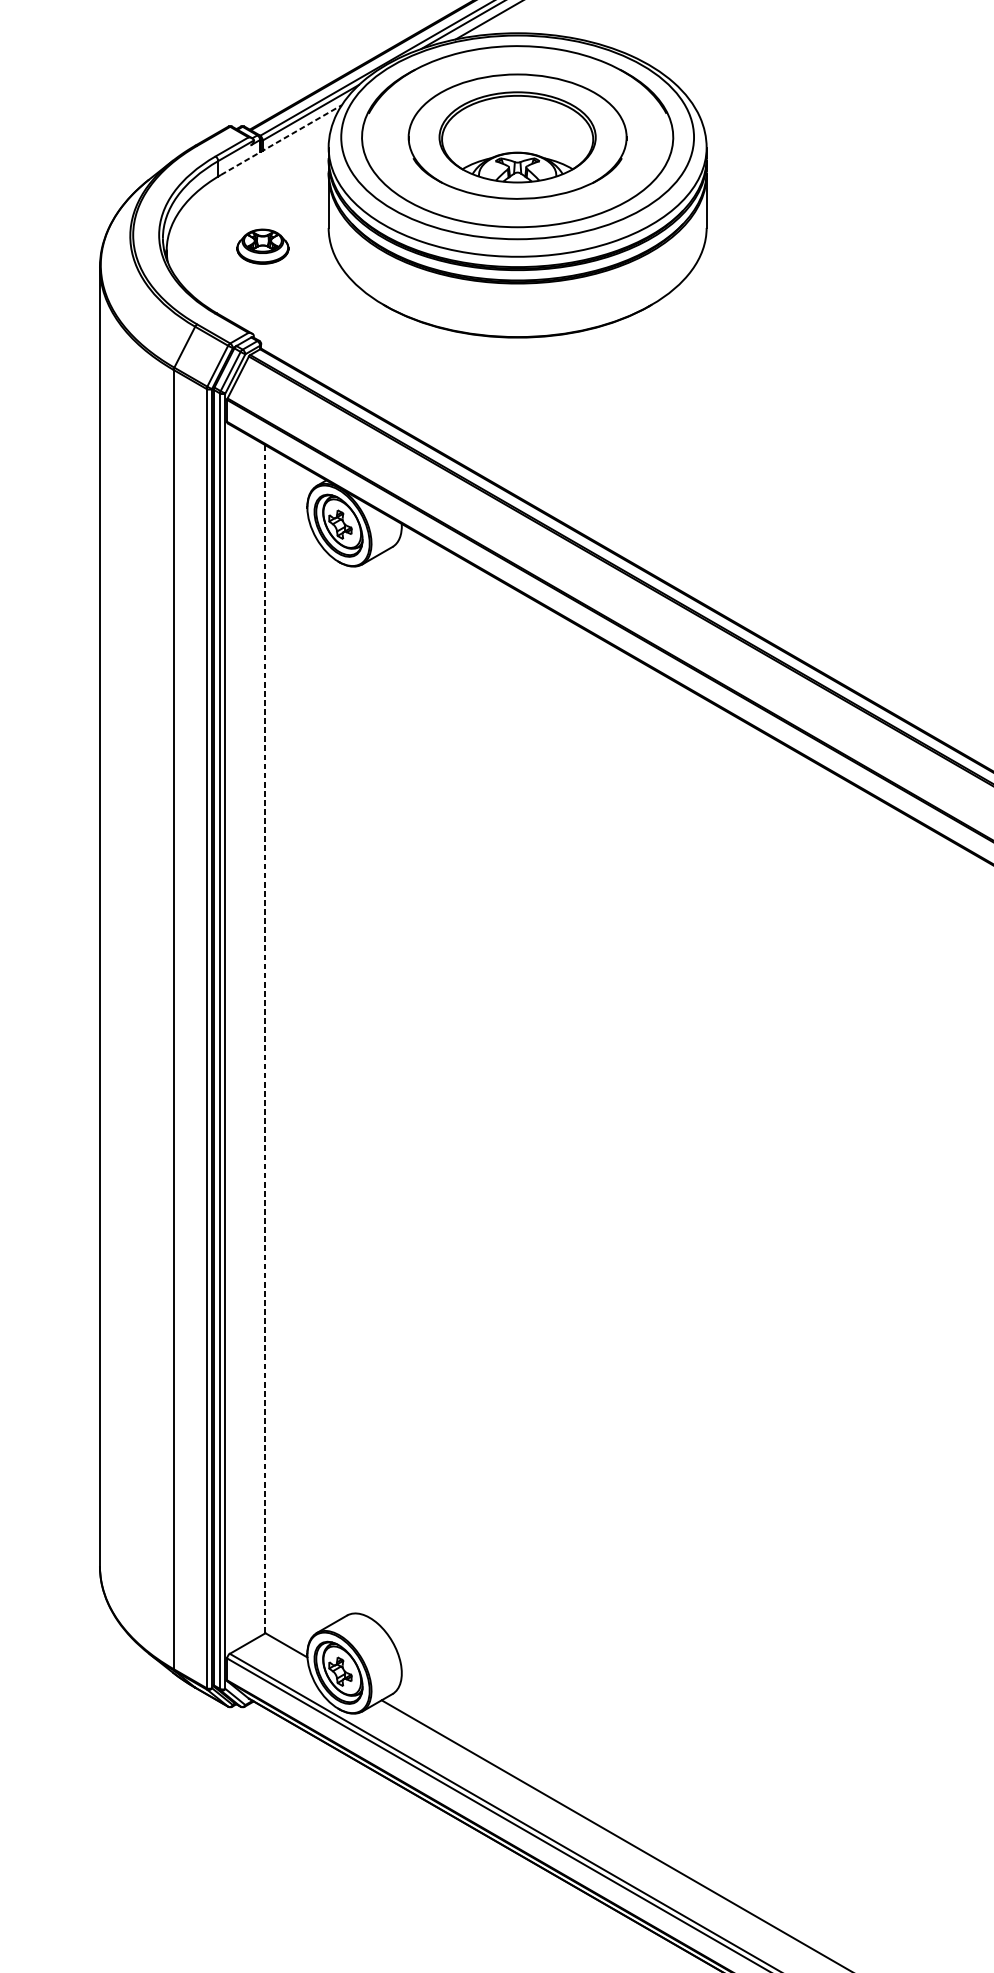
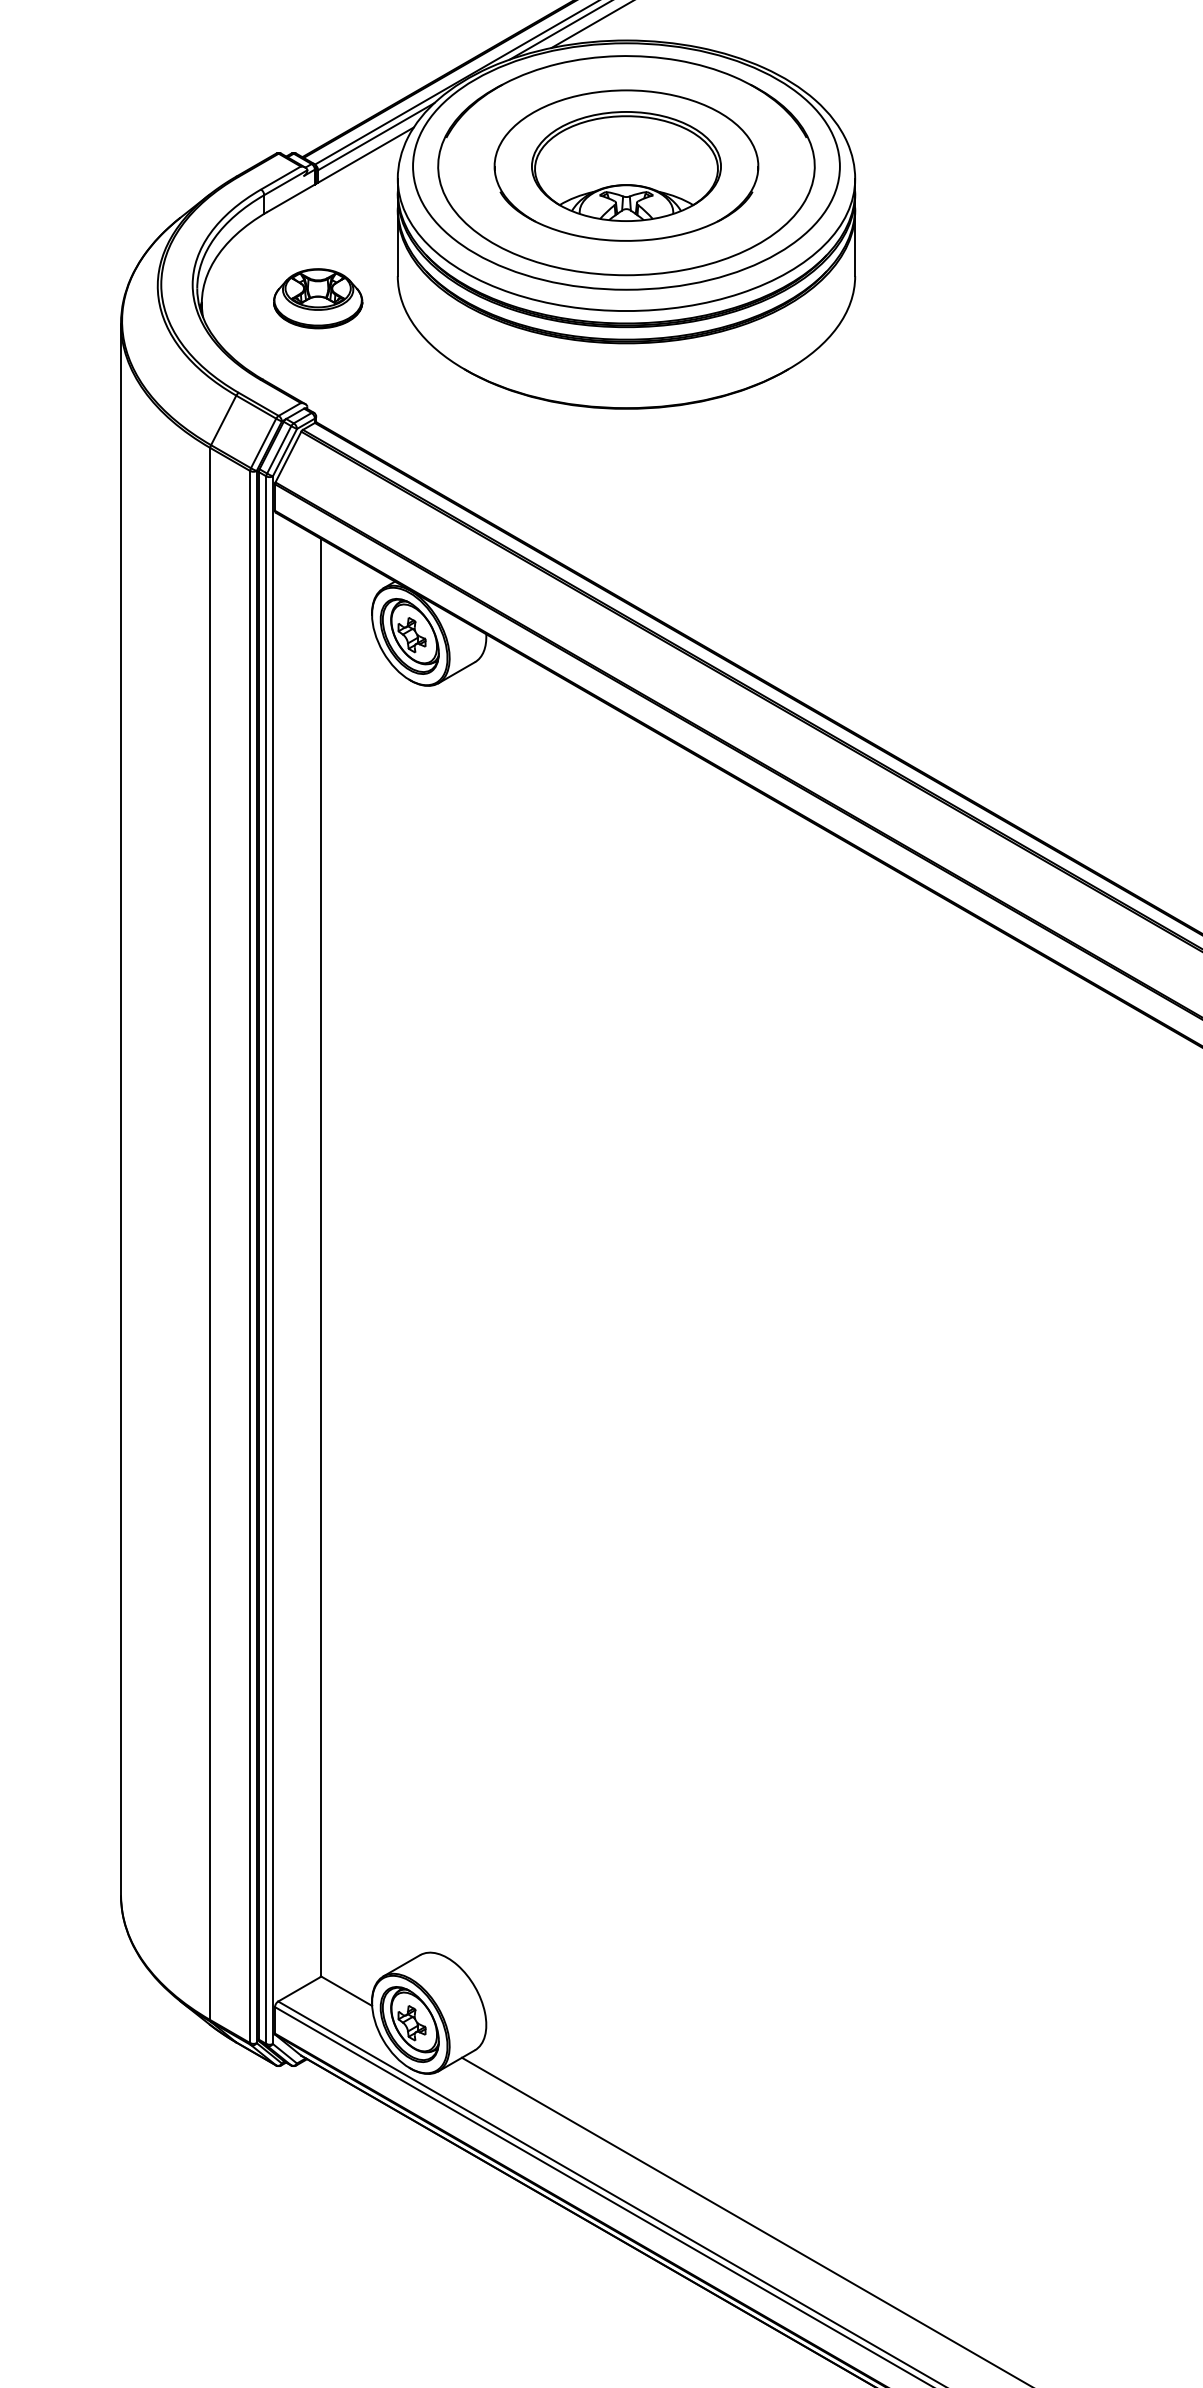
line: (282, 139) -> (341, 169), dashed -> solid
part: (263, 246) -> (318, 298), size x1.43
line: (264, 1038) -> (320, 1257), dashed -> solid

